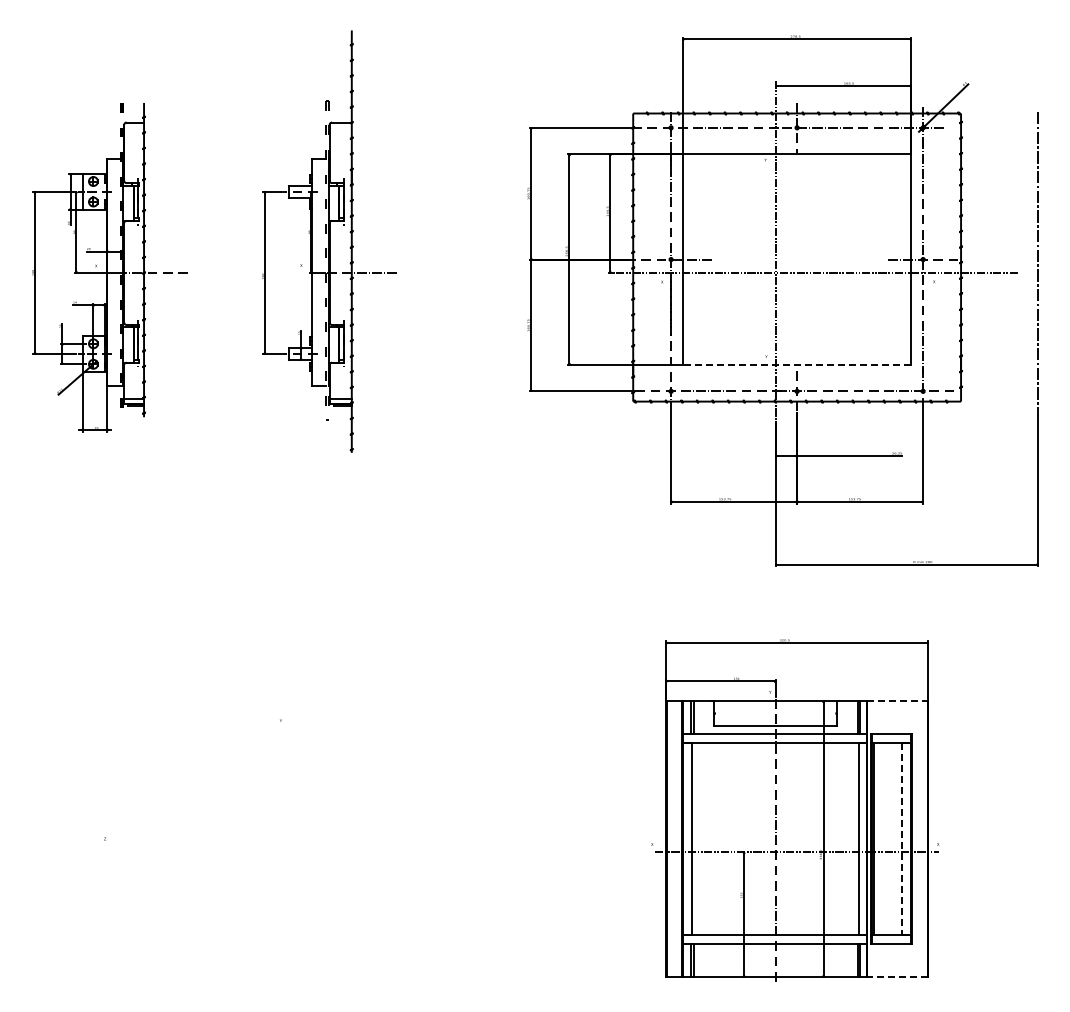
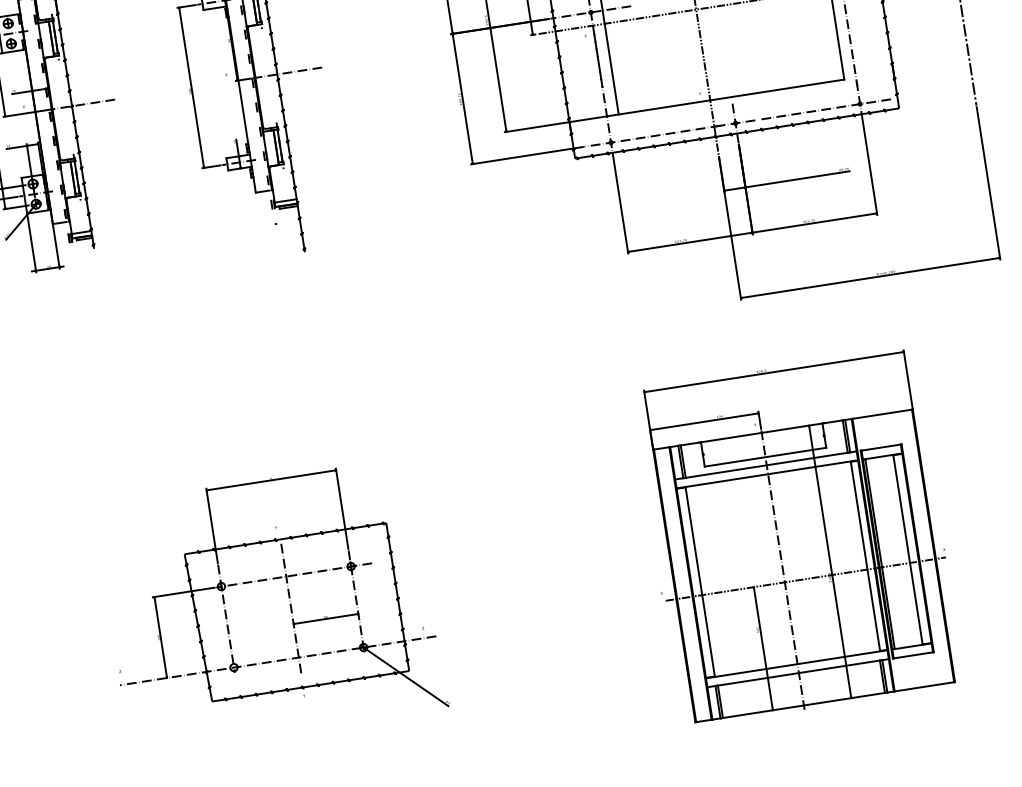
line: (796, 364) -> (730, 96), dashed -> solid
line: (898, 701) -> (883, 414), dashed -> solid
part: (264, 797) -> (271, 606), added
line: (902, 839) -> (908, 550), dashed -> solid
line: (897, 977) -> (924, 687), dashed -> solid

